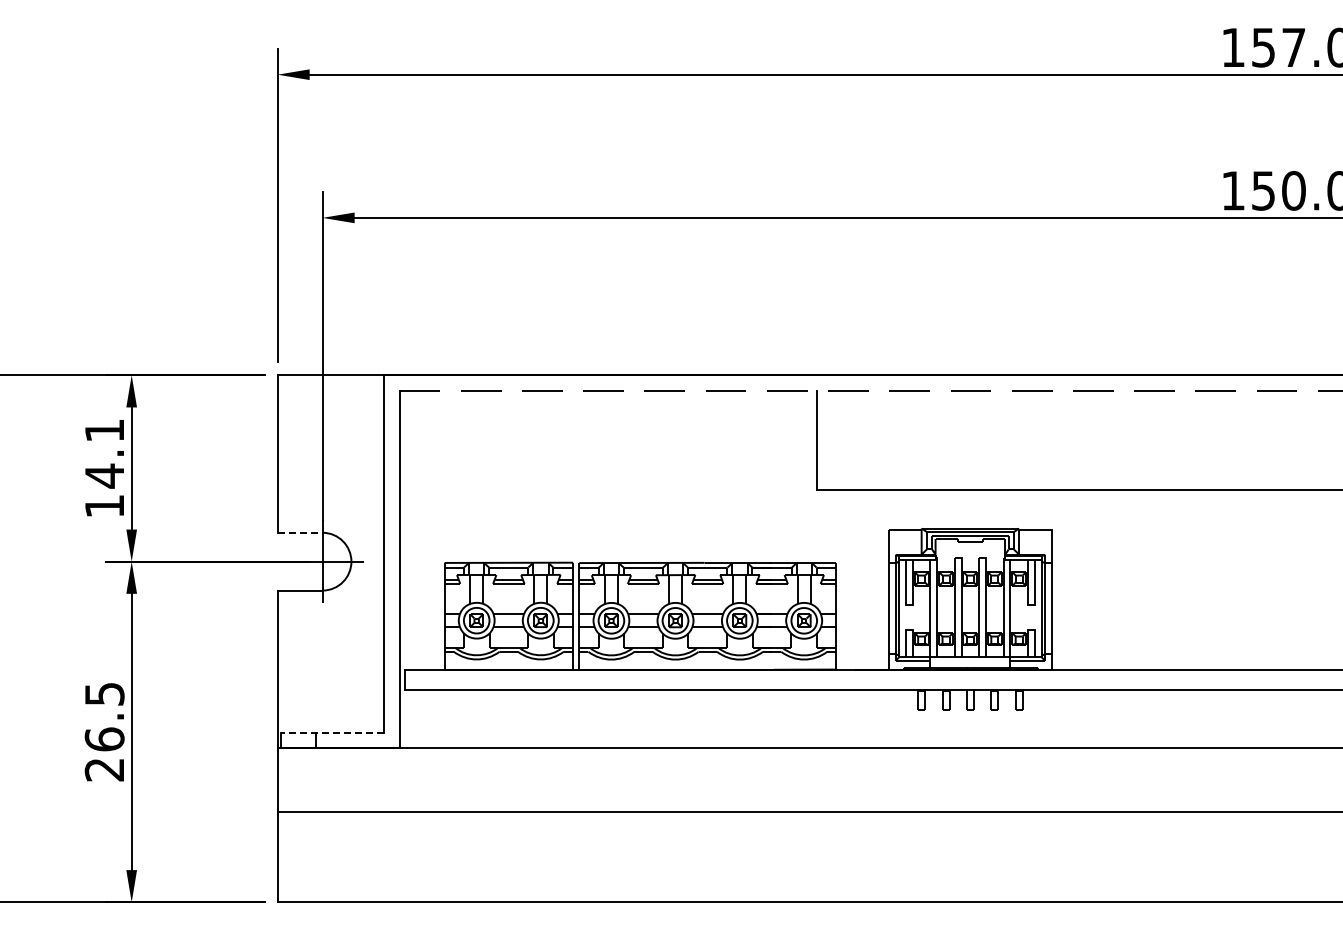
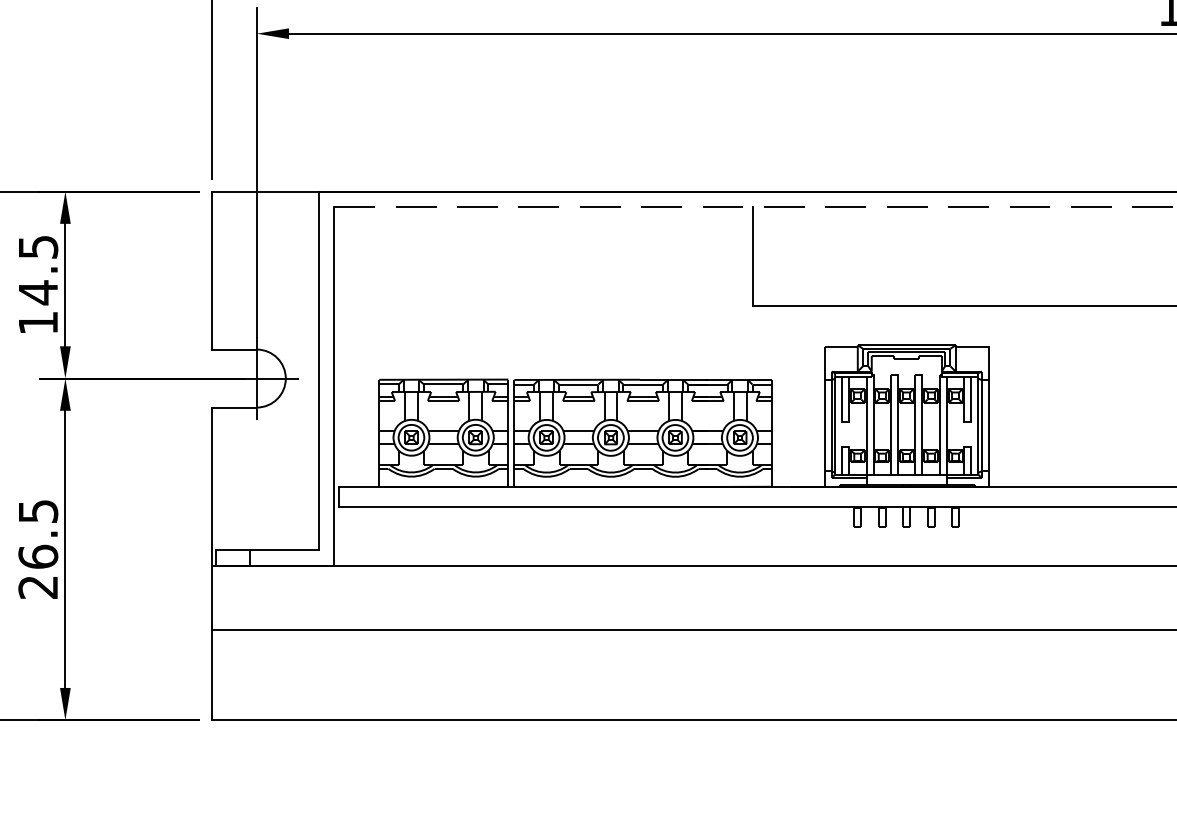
text: (104, 430) -> (38, 246), 14.1 -> 14.5
line: (300, 532) -> (234, 349), dashed -> solid
line: (332, 732) -> (266, 549), dashed -> solid

